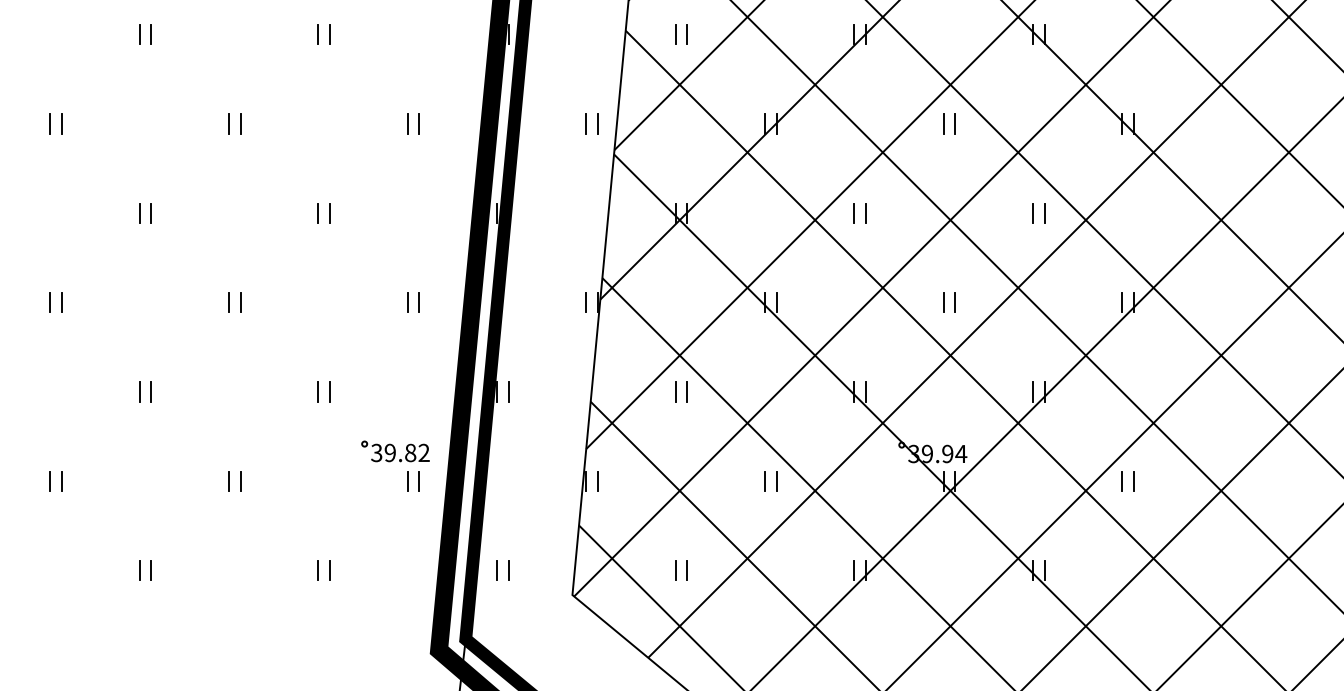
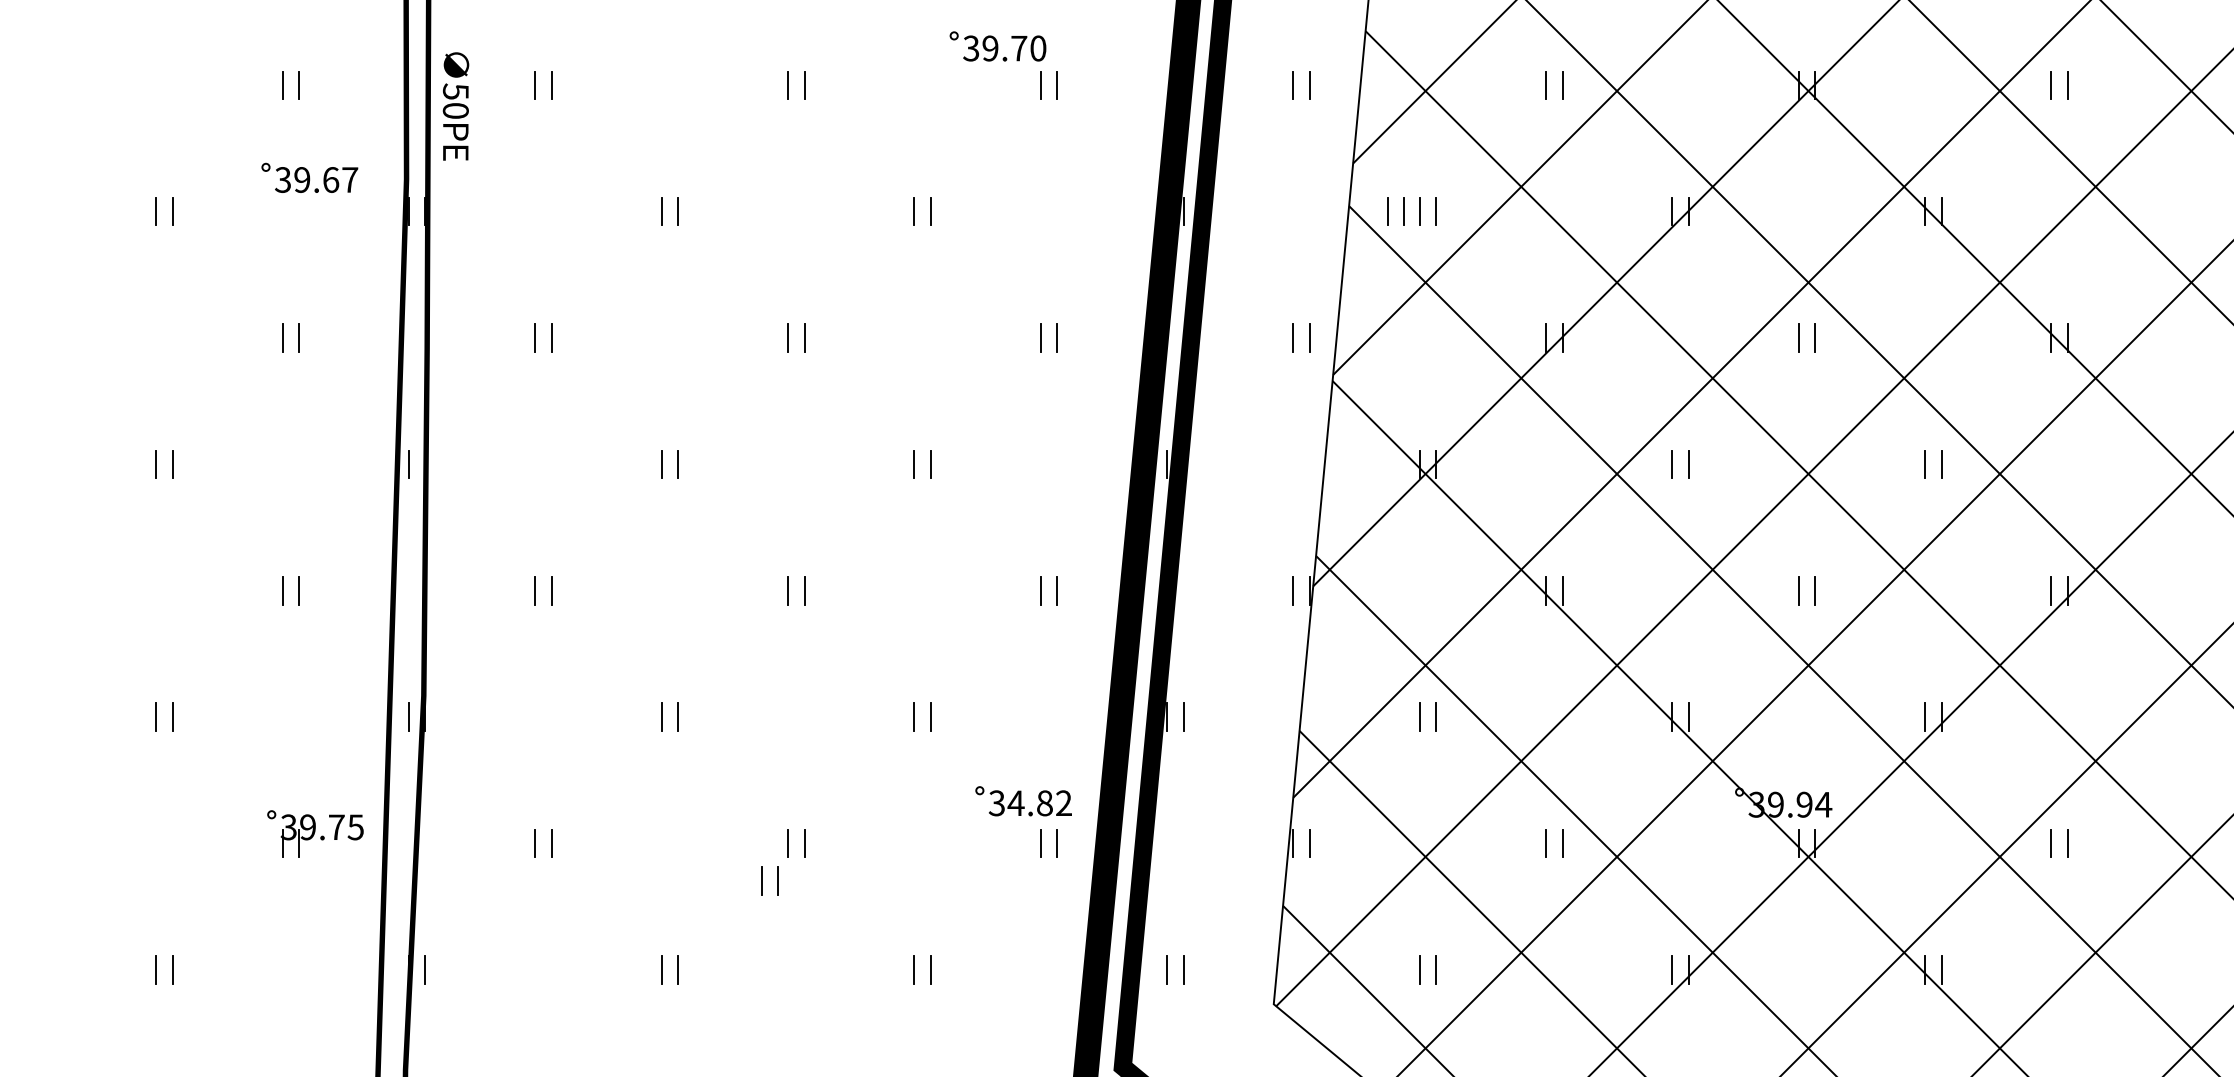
part: (653, 34) -> (1388, 211), added
text: (389, 453) -> (1015, 803), 39.82 -> 34.82
part: (210, 507) -> (762, 880), added

